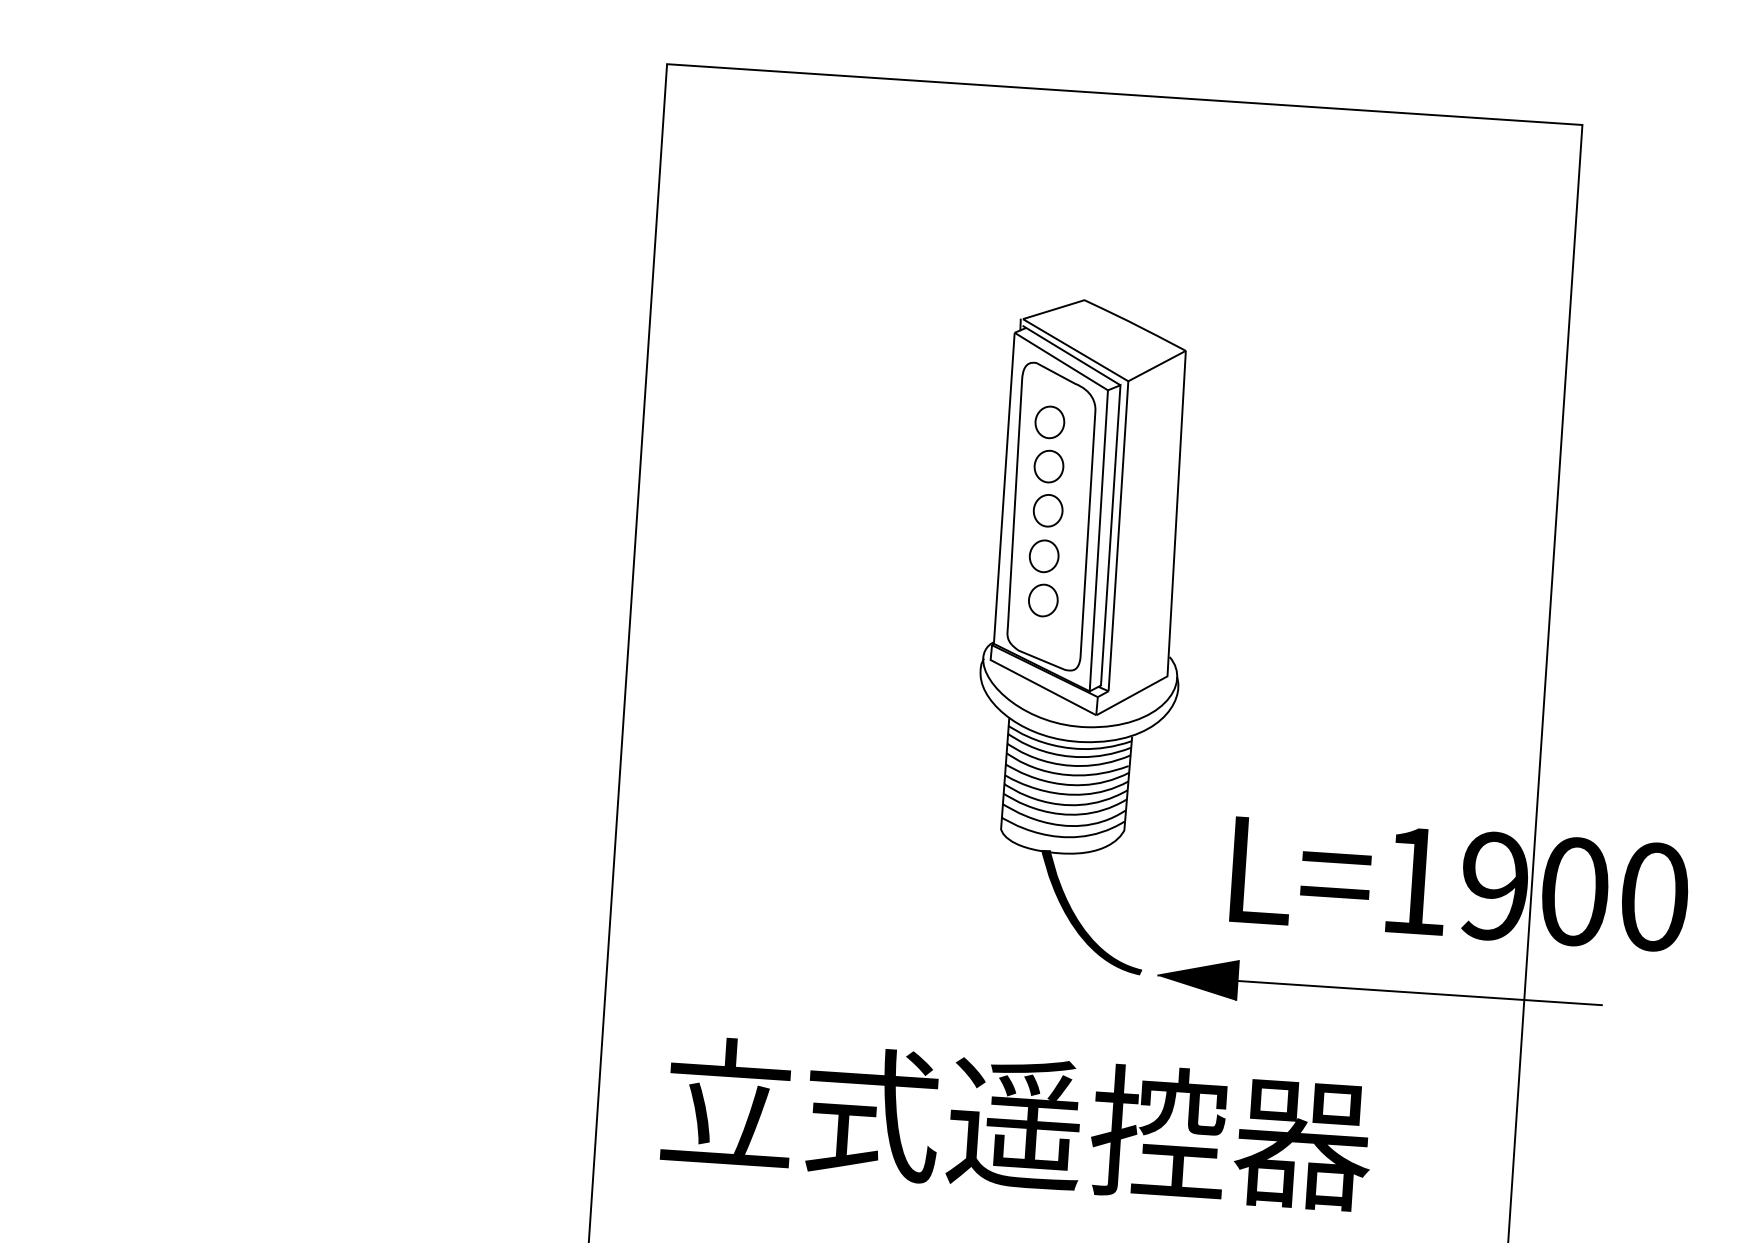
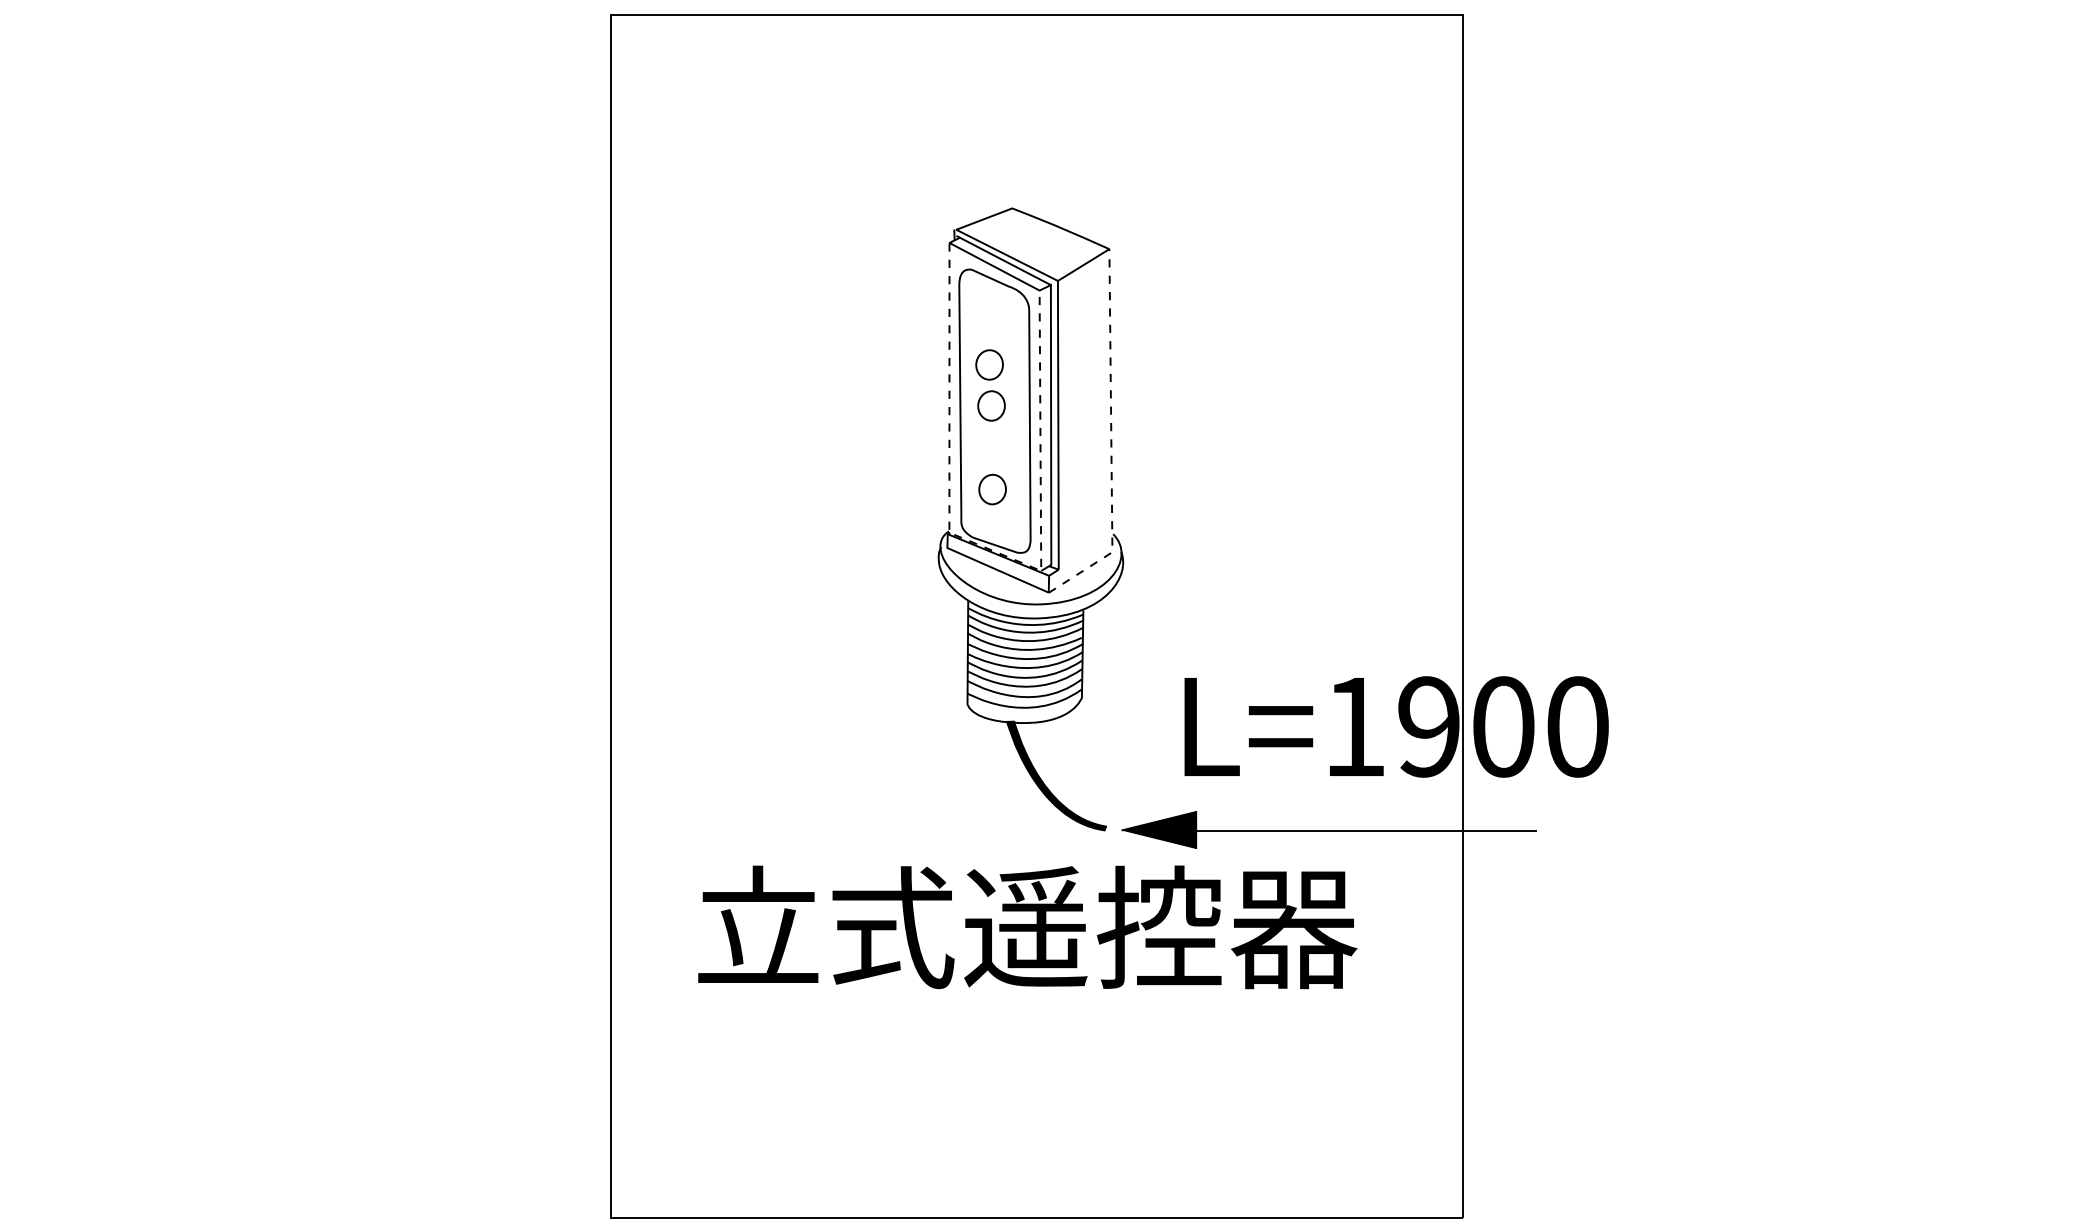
part: (1049, 421) -> (987, 323), removed
line: (1174, 554) -> (1111, 438), solid -> dashed
part: (1044, 556) -> (990, 448), removed
line: (1037, 665) -> (991, 550), solid -> dashed
text: (1017, 1123) -> (1027, 927), moved

